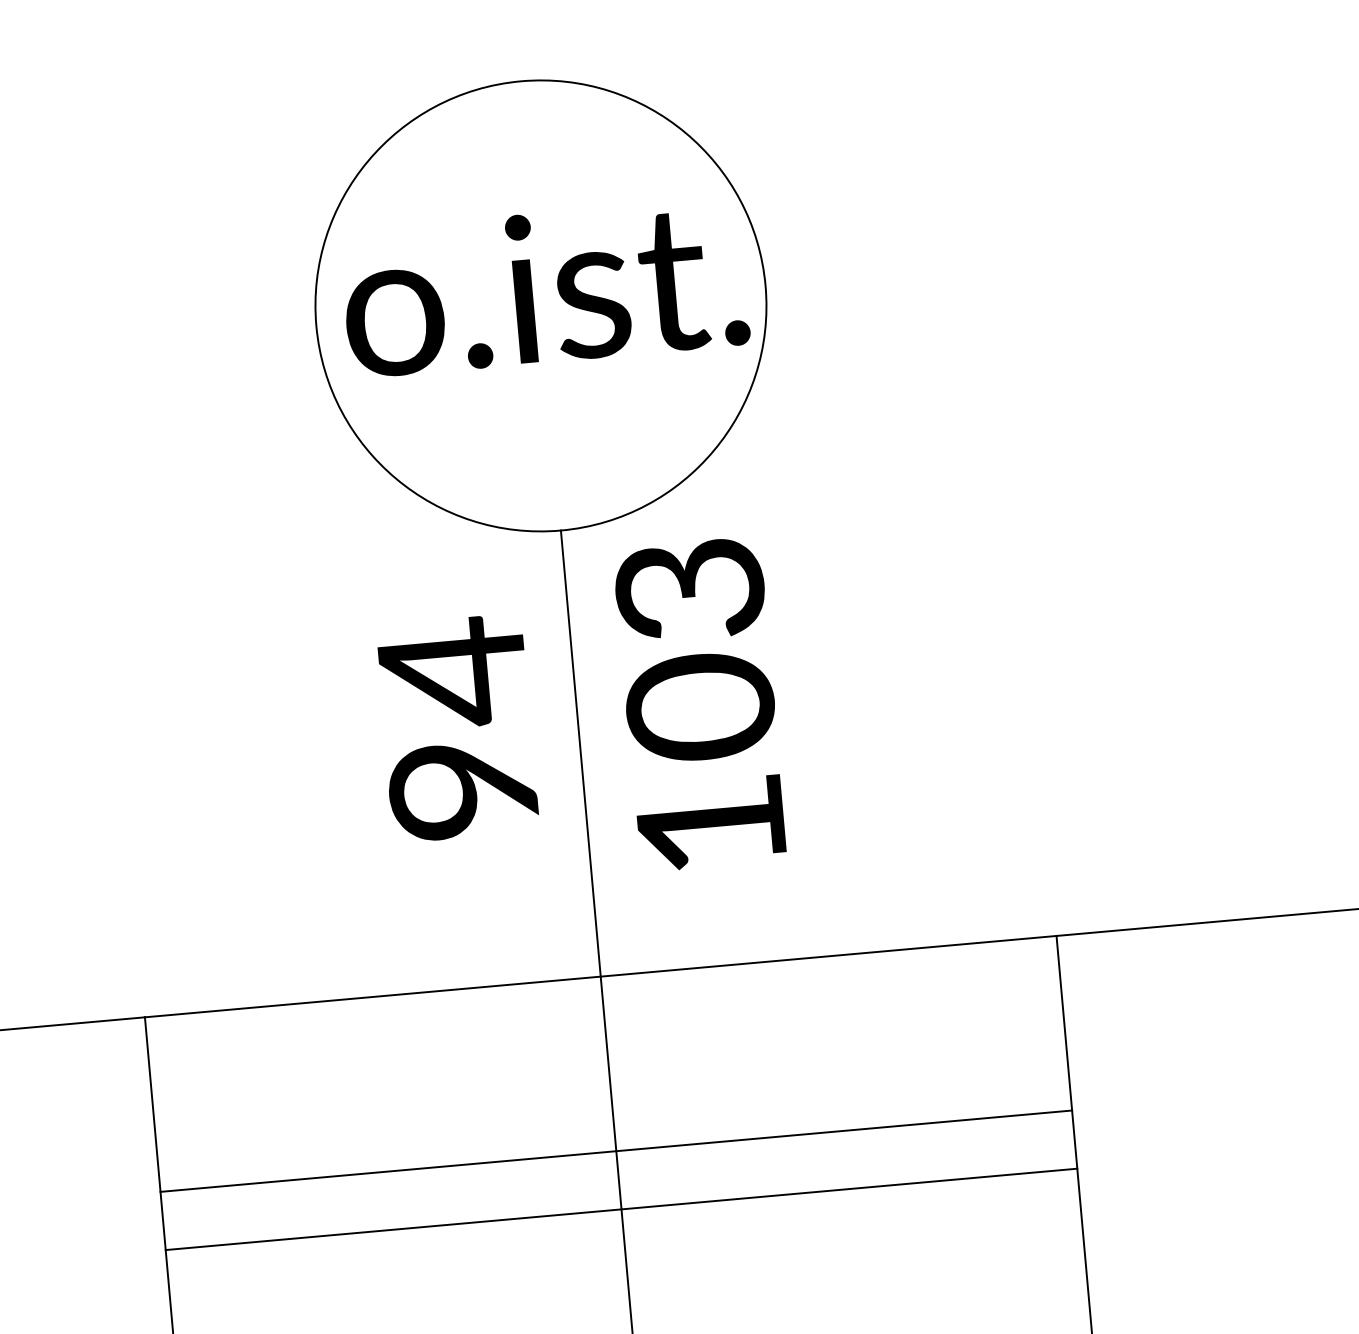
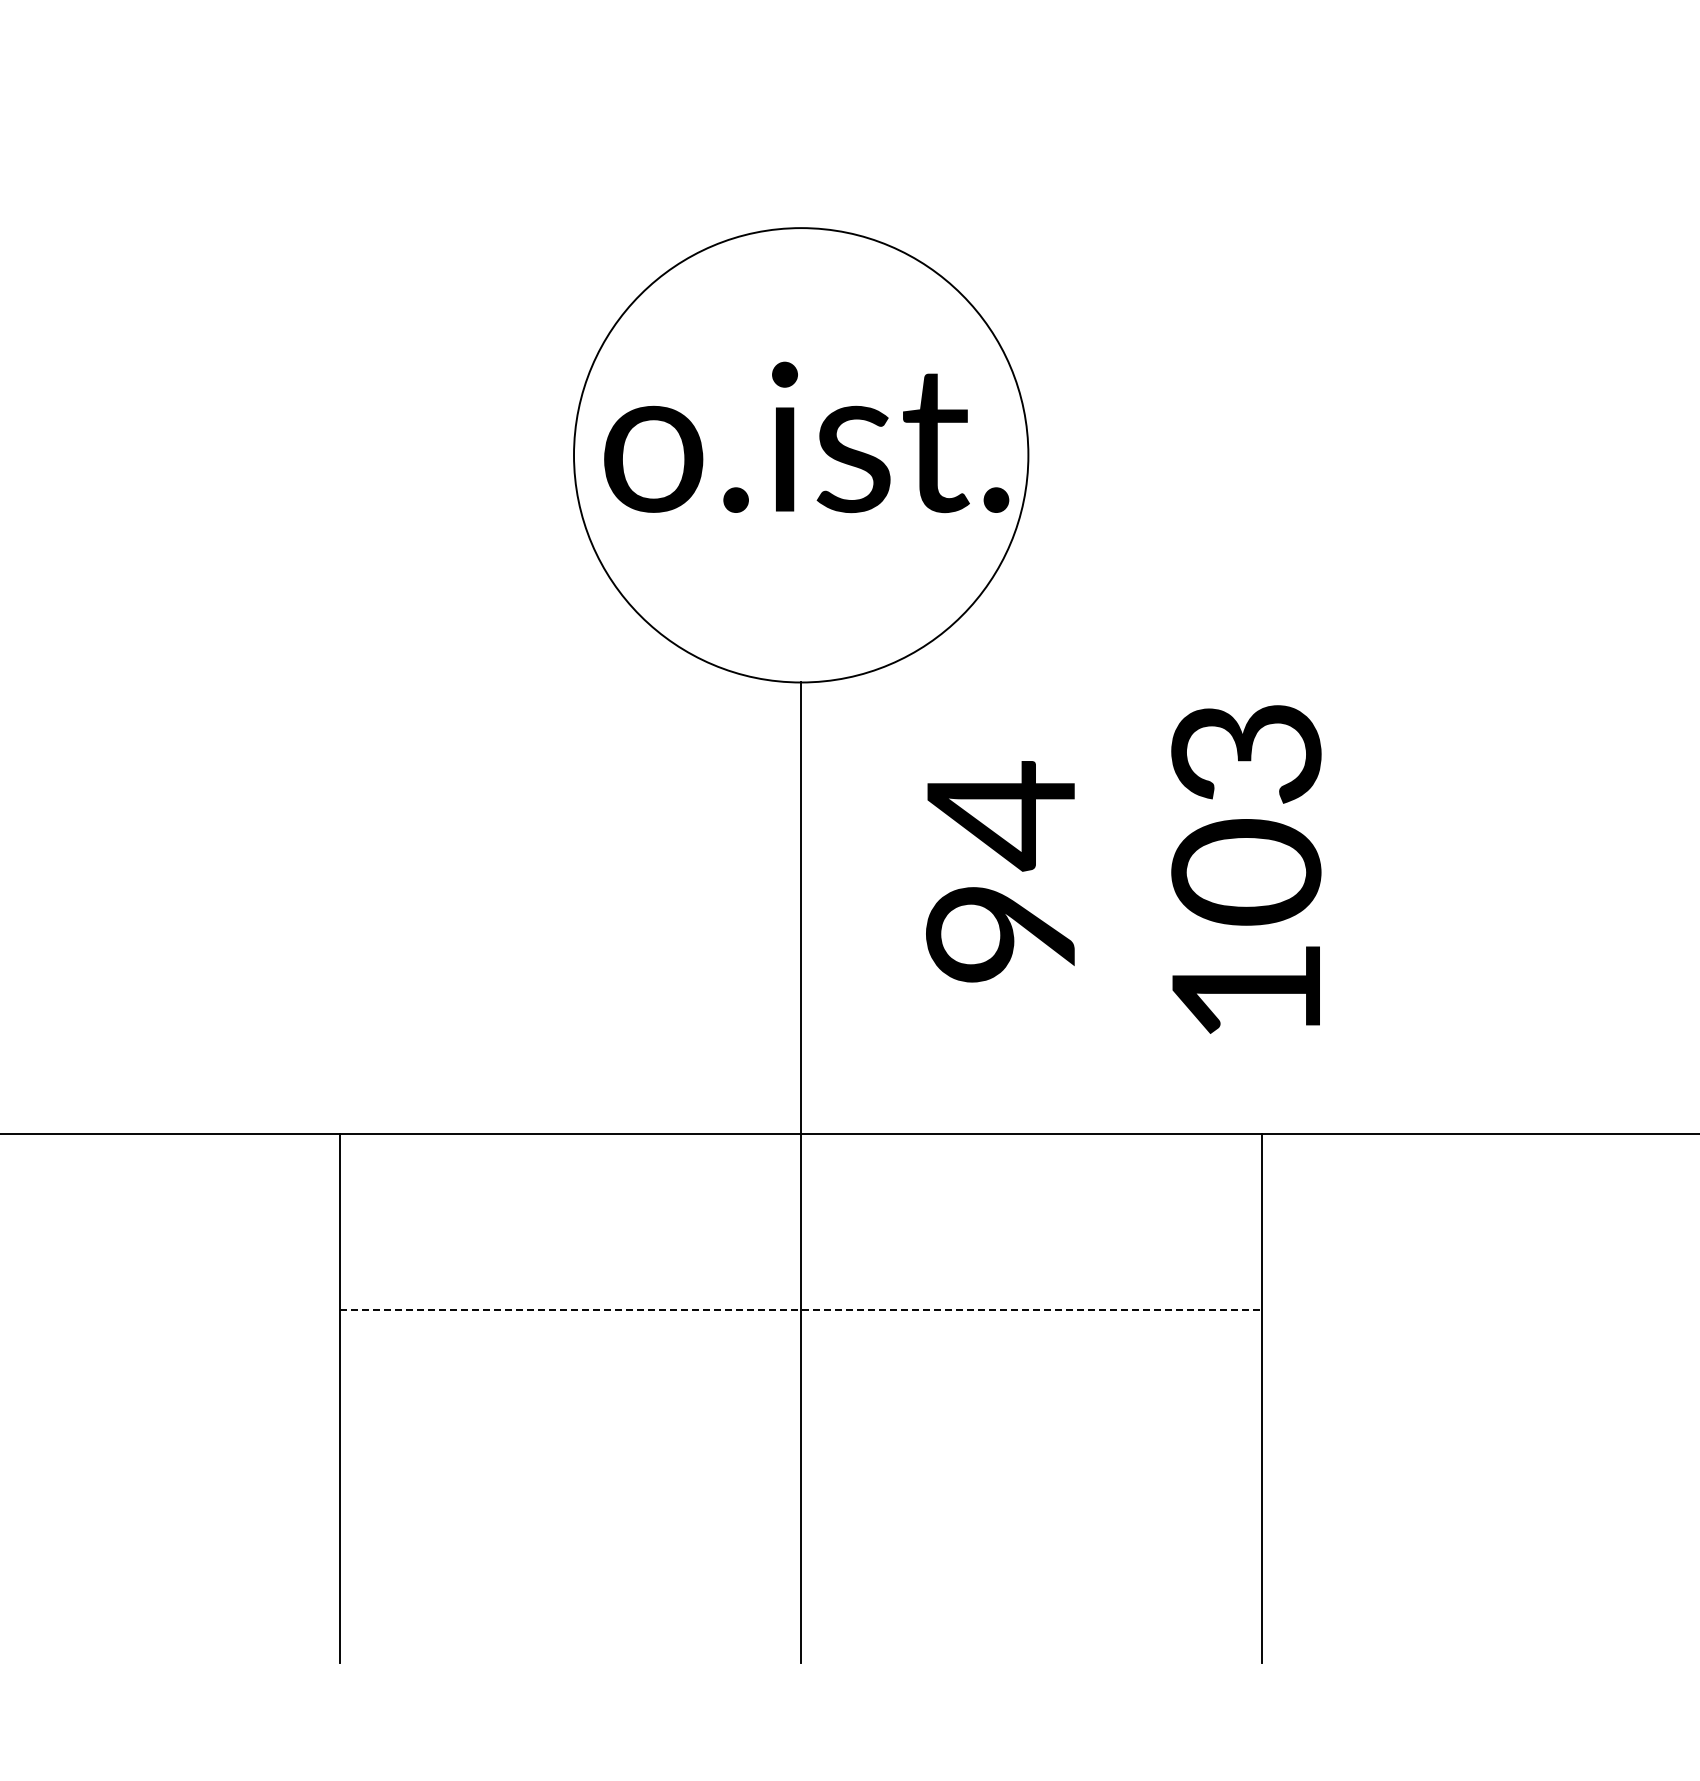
text: (578, 715) -> (1123, 869), moved
line: (616, 1151) -> (801, 1310), solid -> dashed
line: (621, 1209) -> (801, 1369), removed

